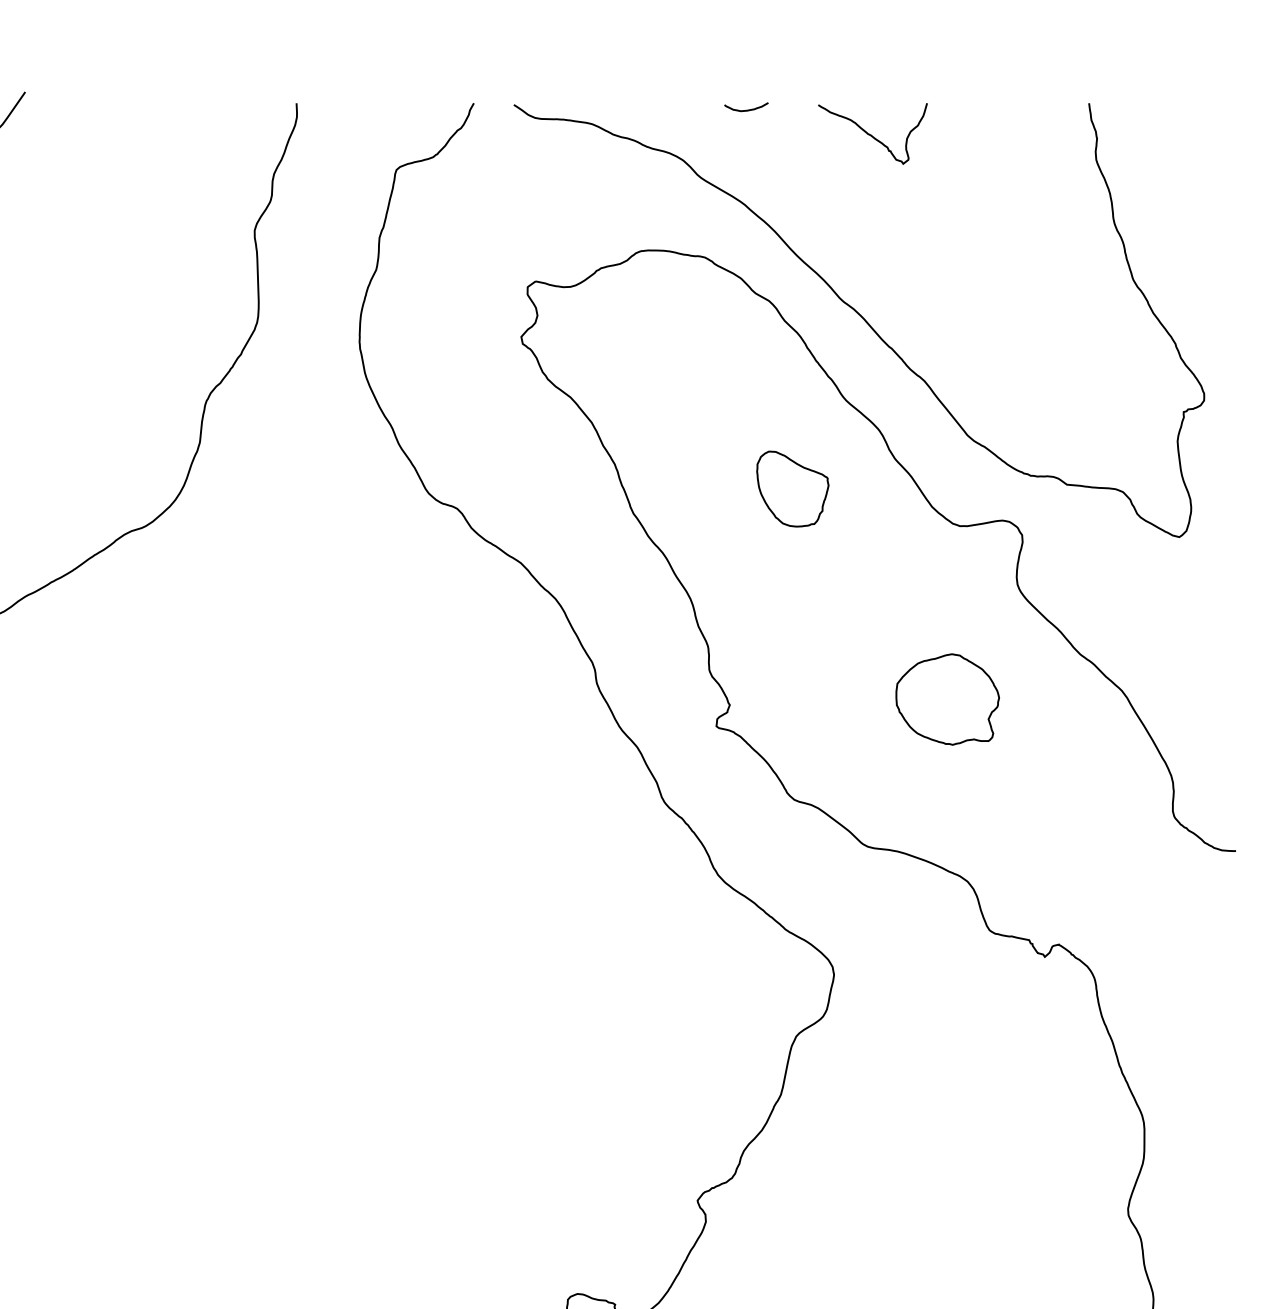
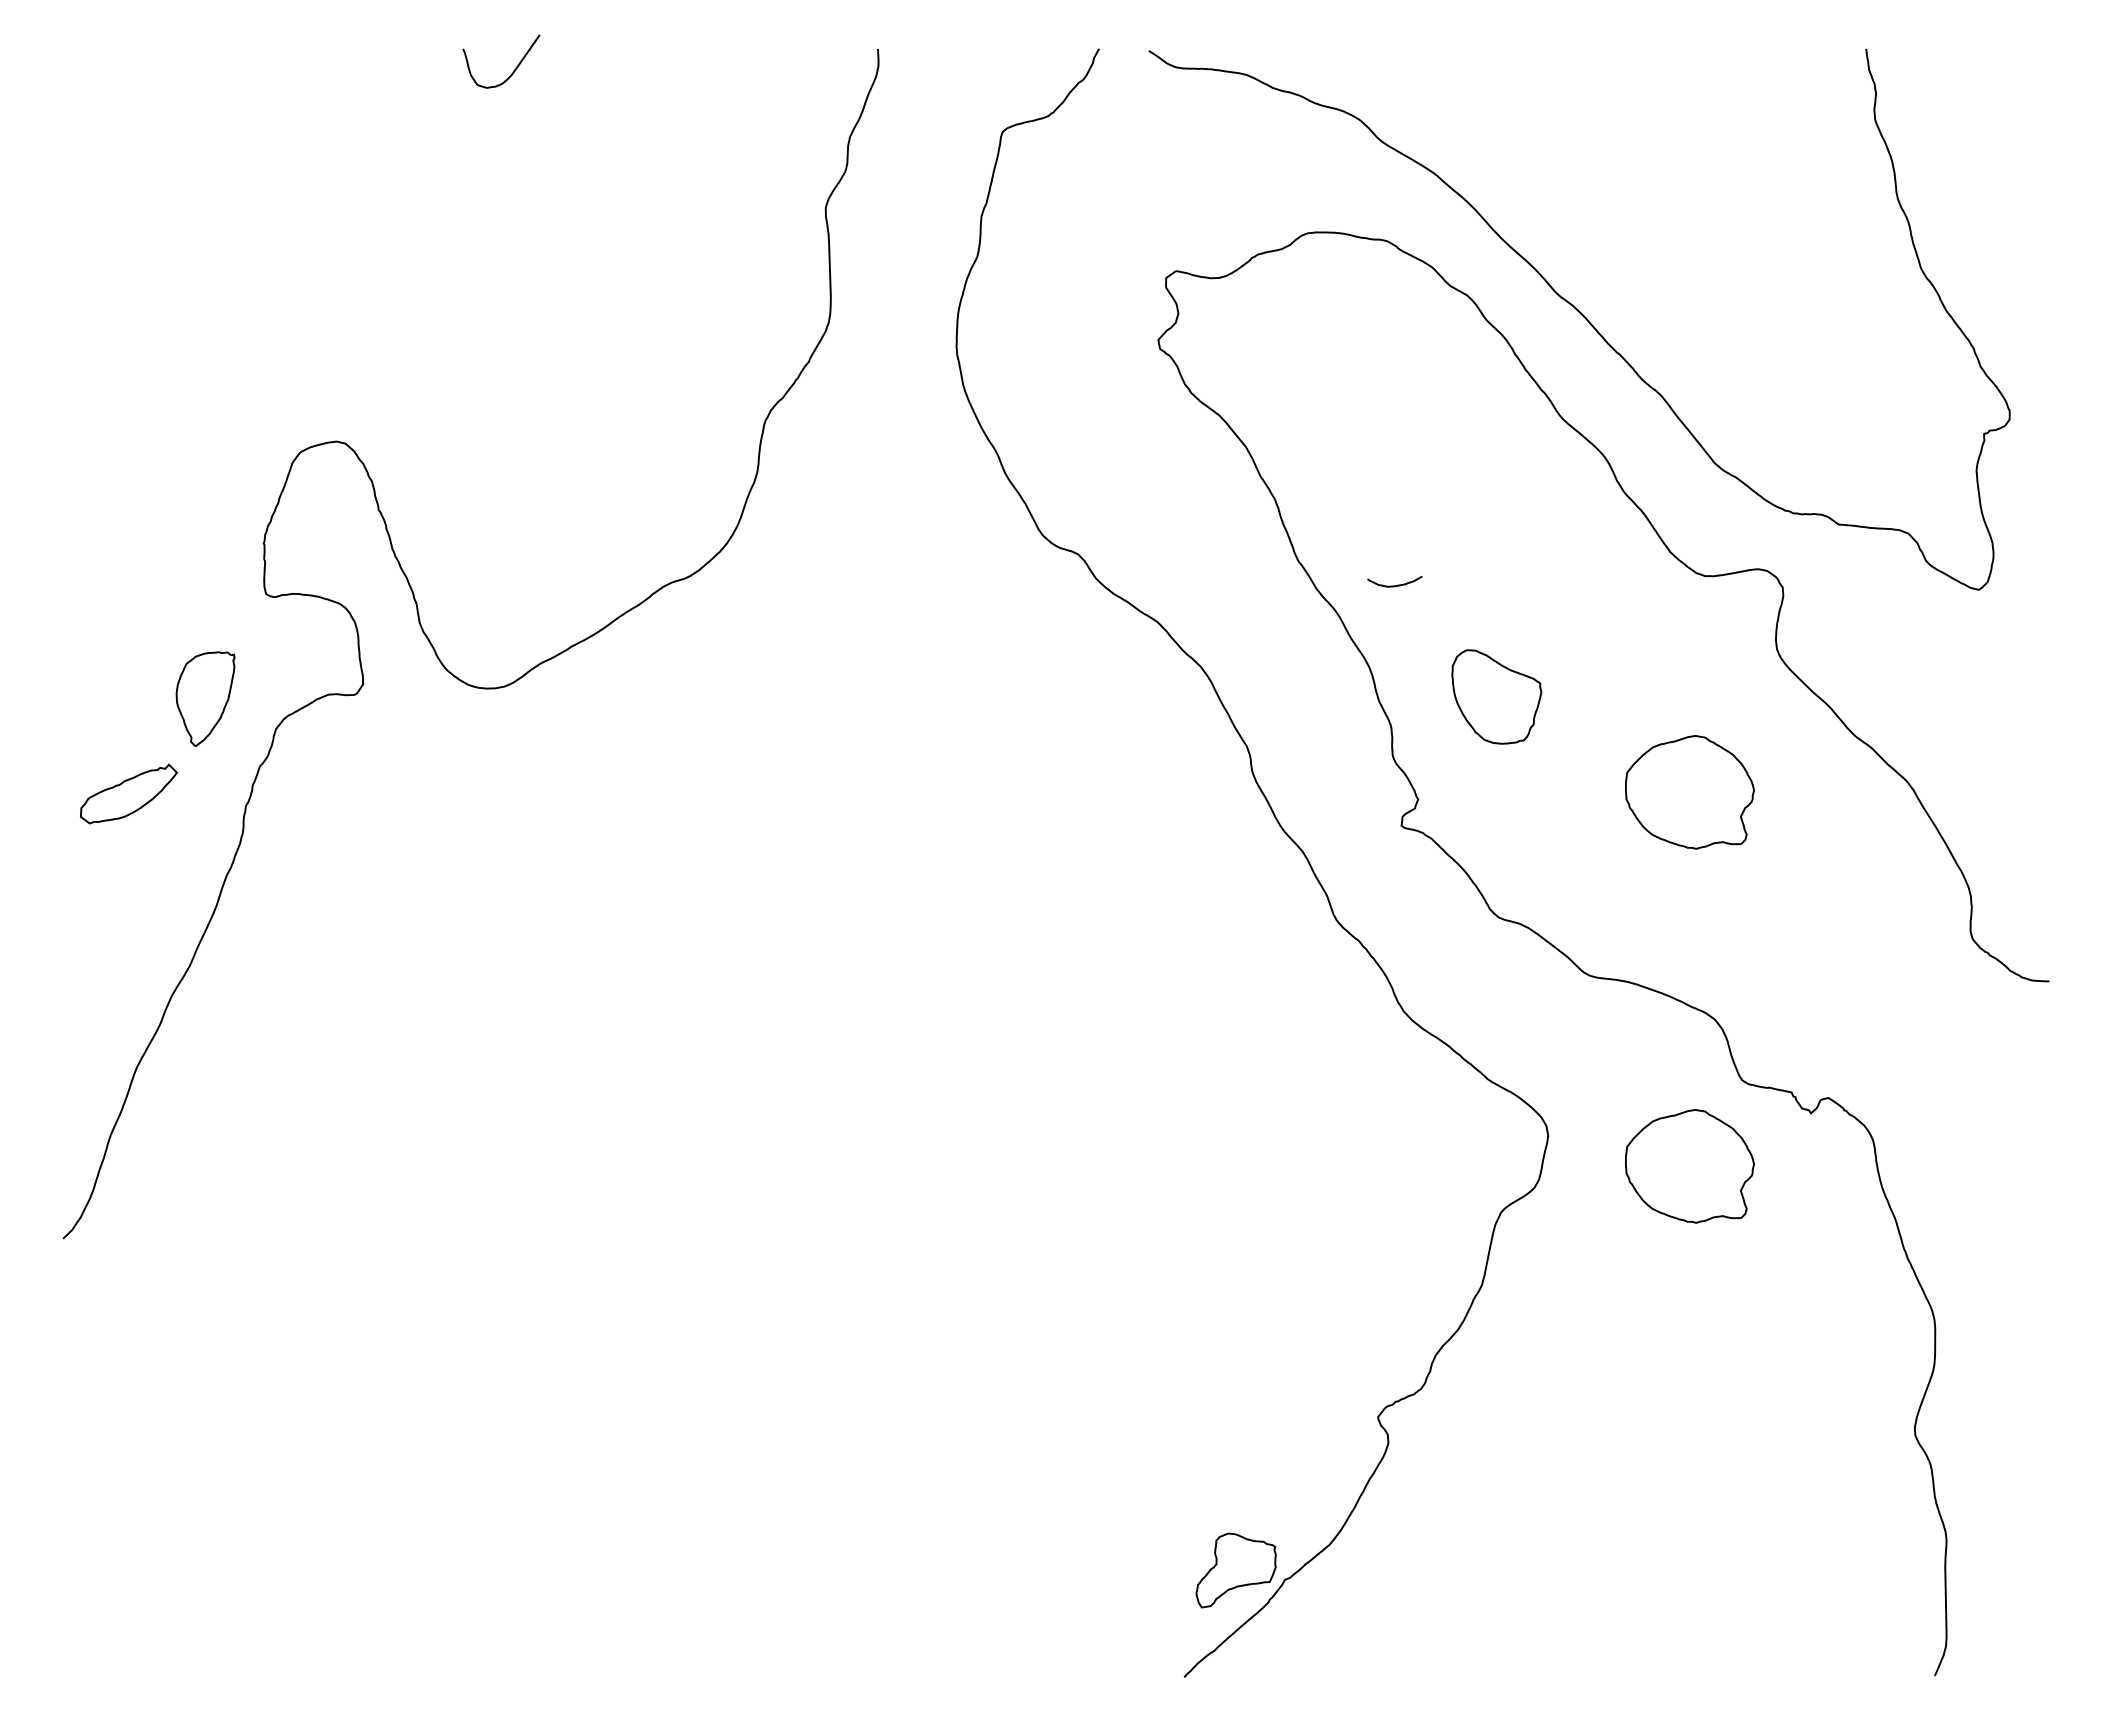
curve: (746, 110) -> (1394, 585), moved
curve: (872, 135) -> (1595, 88), removed
part: (792, 488) -> (1496, 696), moved
part: (947, 999) -> (1689, 1166), added

